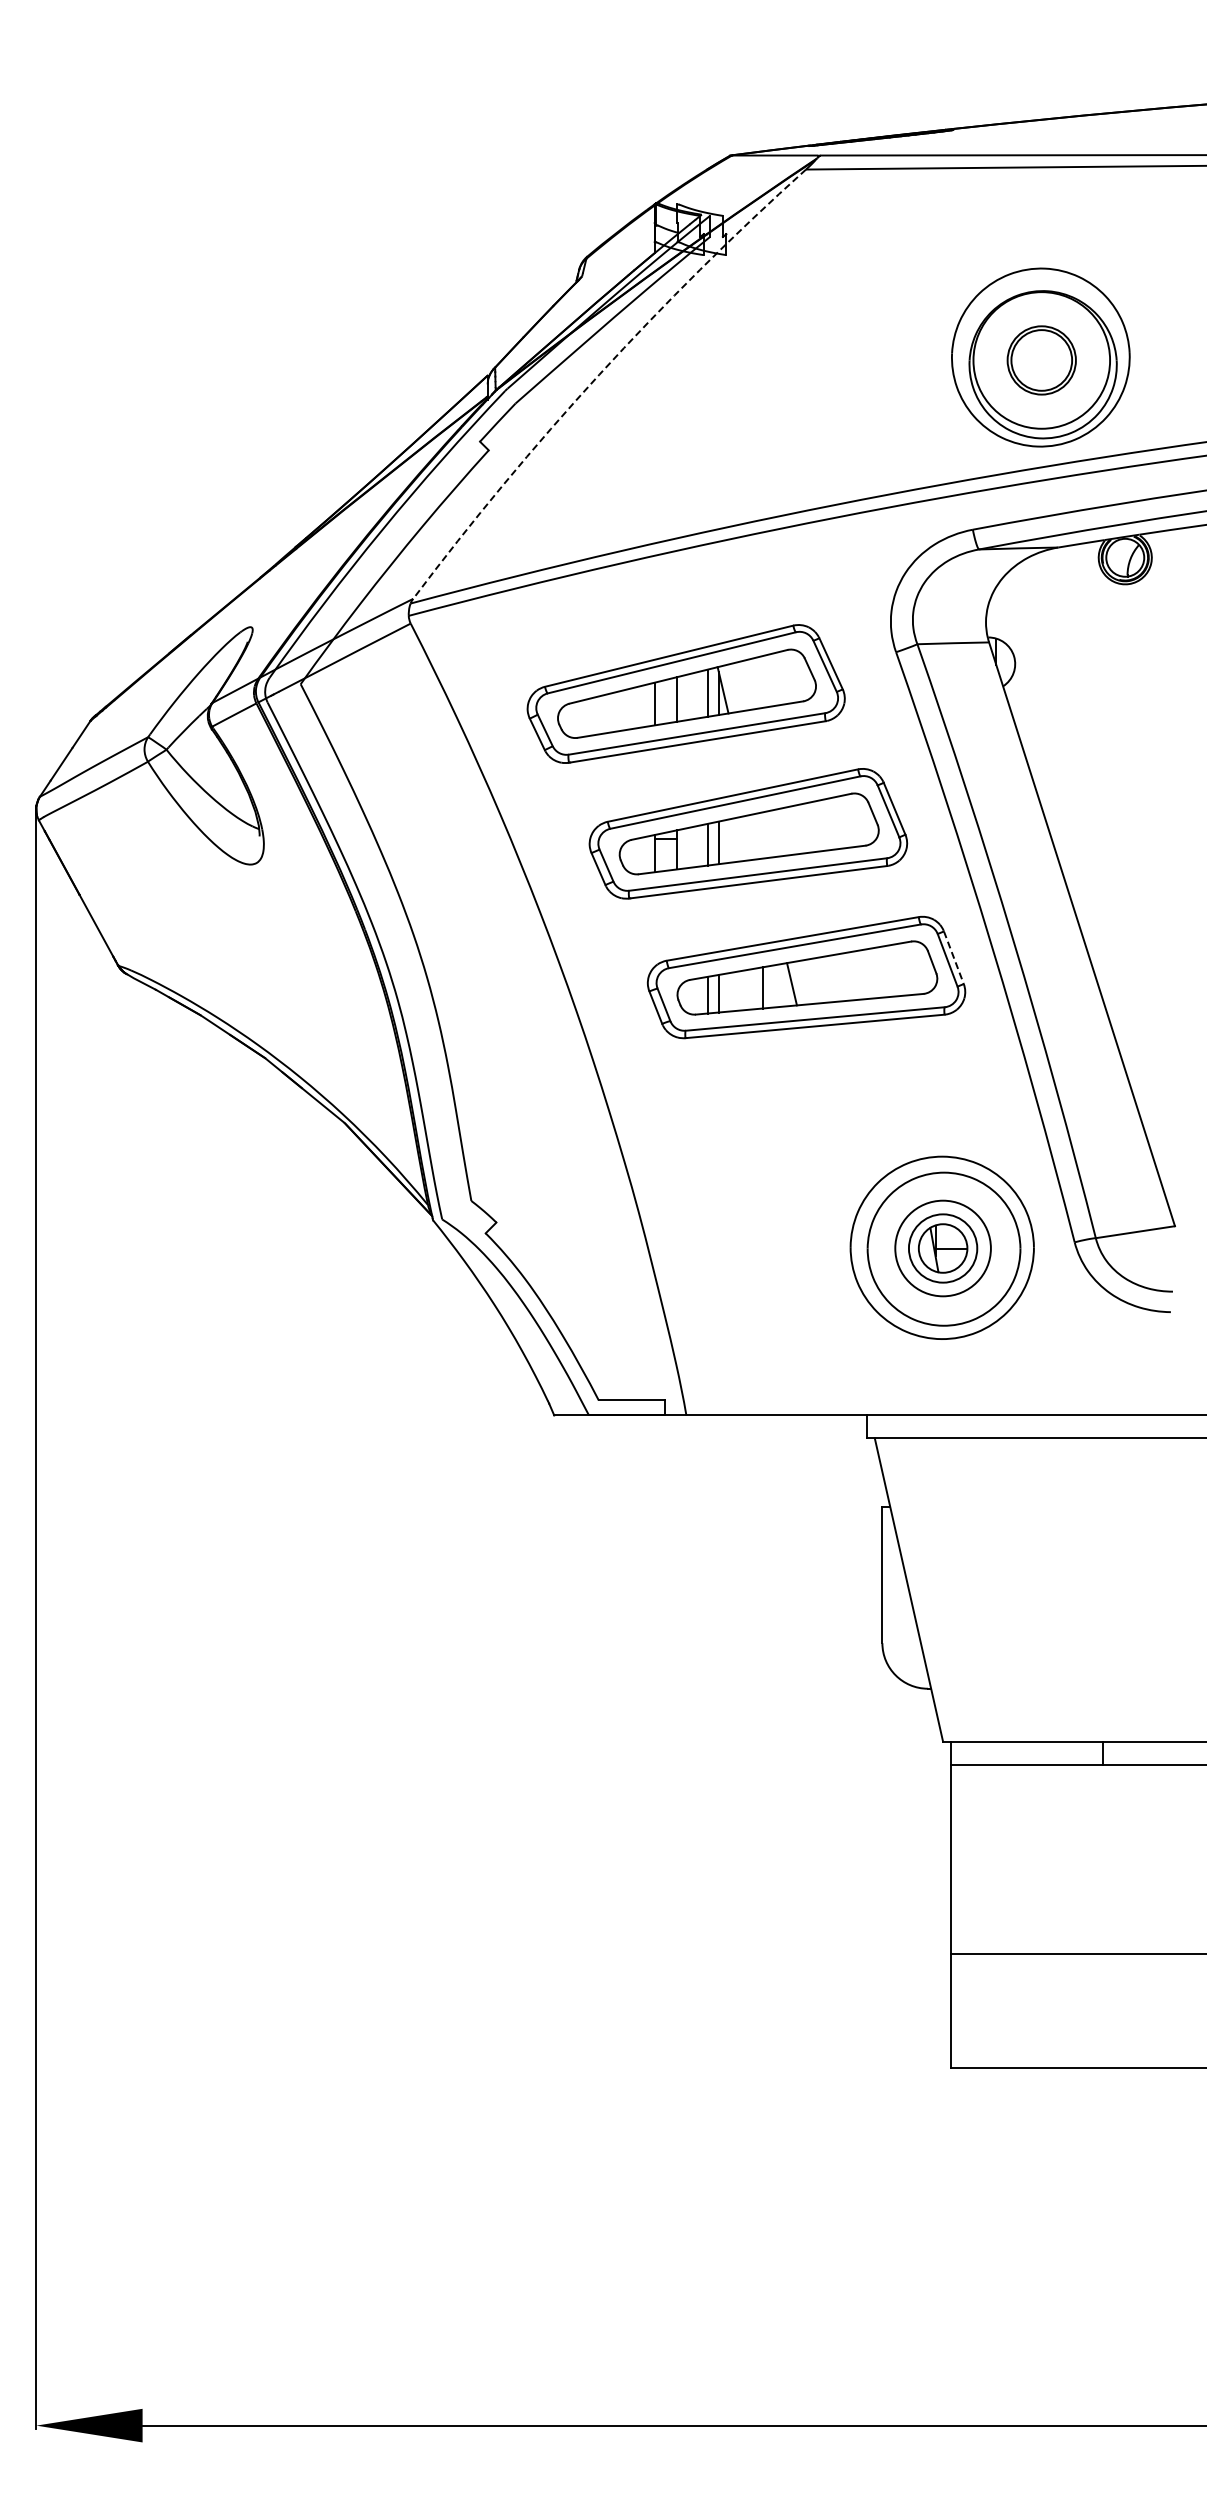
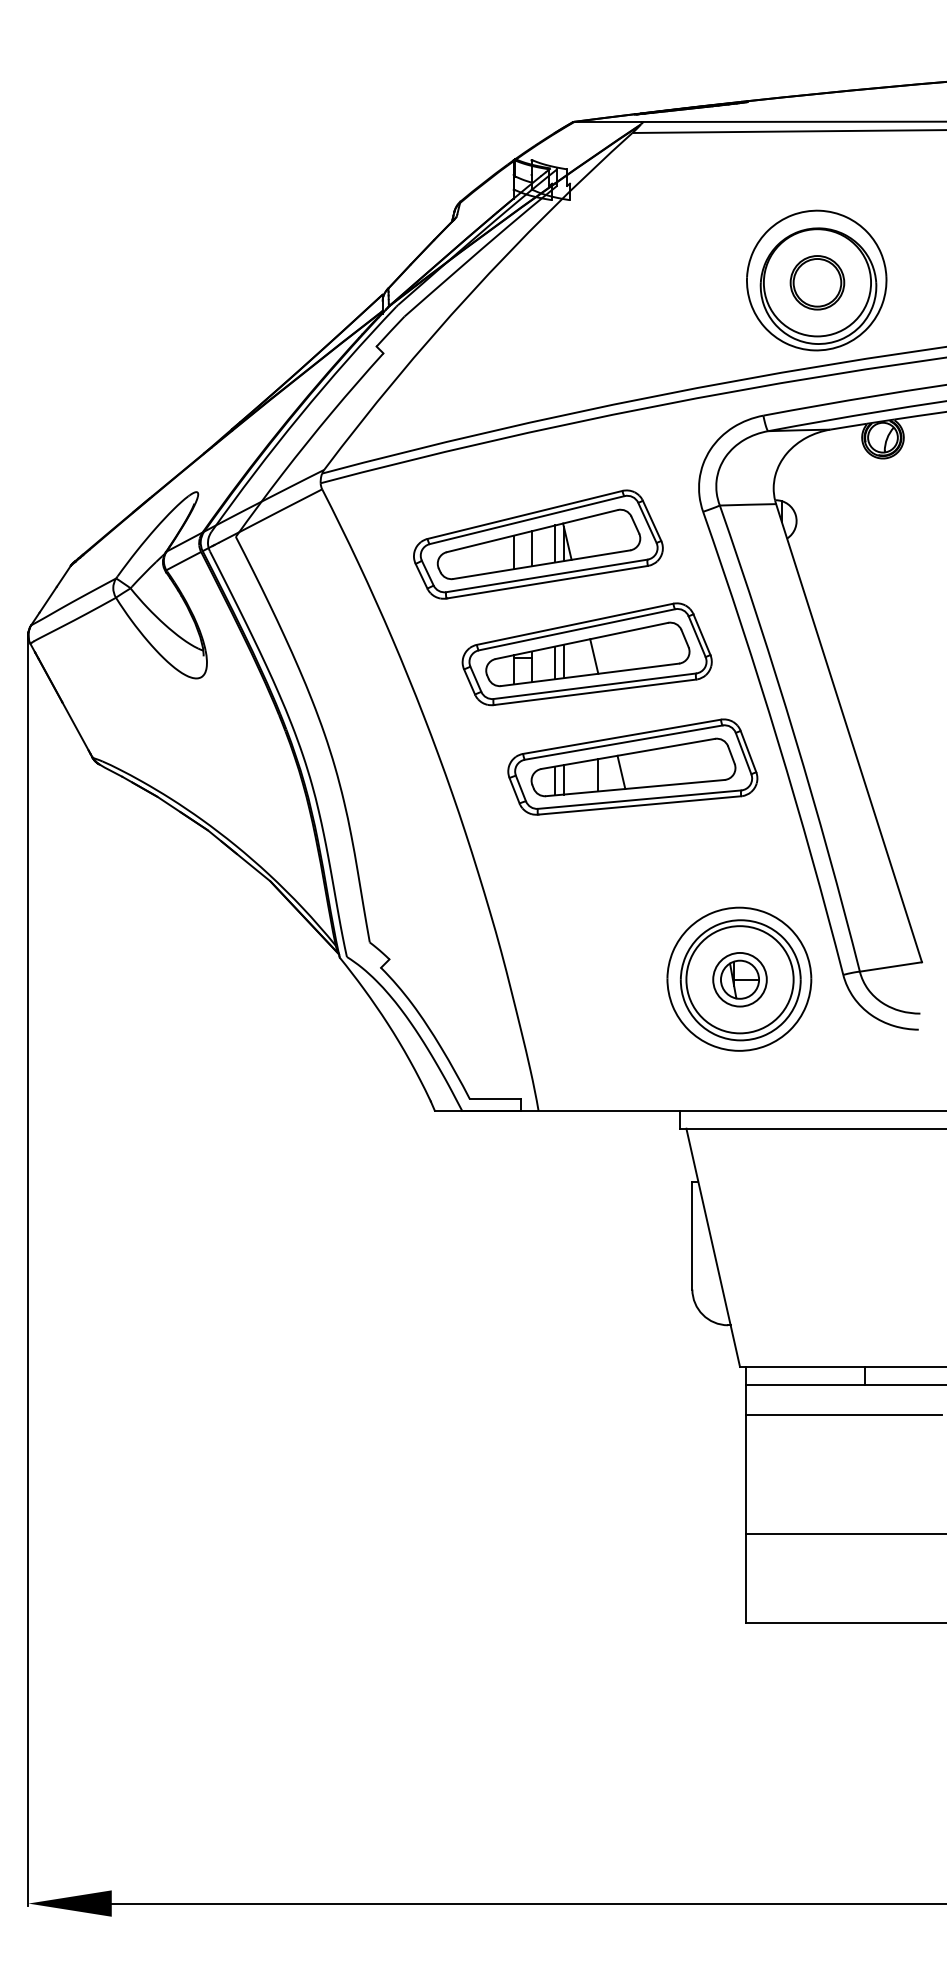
arc: (599, 374) -> (470, 293), dashed -> solid
line: (757, 836) -> (594, 656), added
line: (954, 958) -> (748, 752), dashed -> solid
circle: (942, 1248) -> (739, 979), size x1.43
line: (1074, 1802) -> (843, 1414), added

